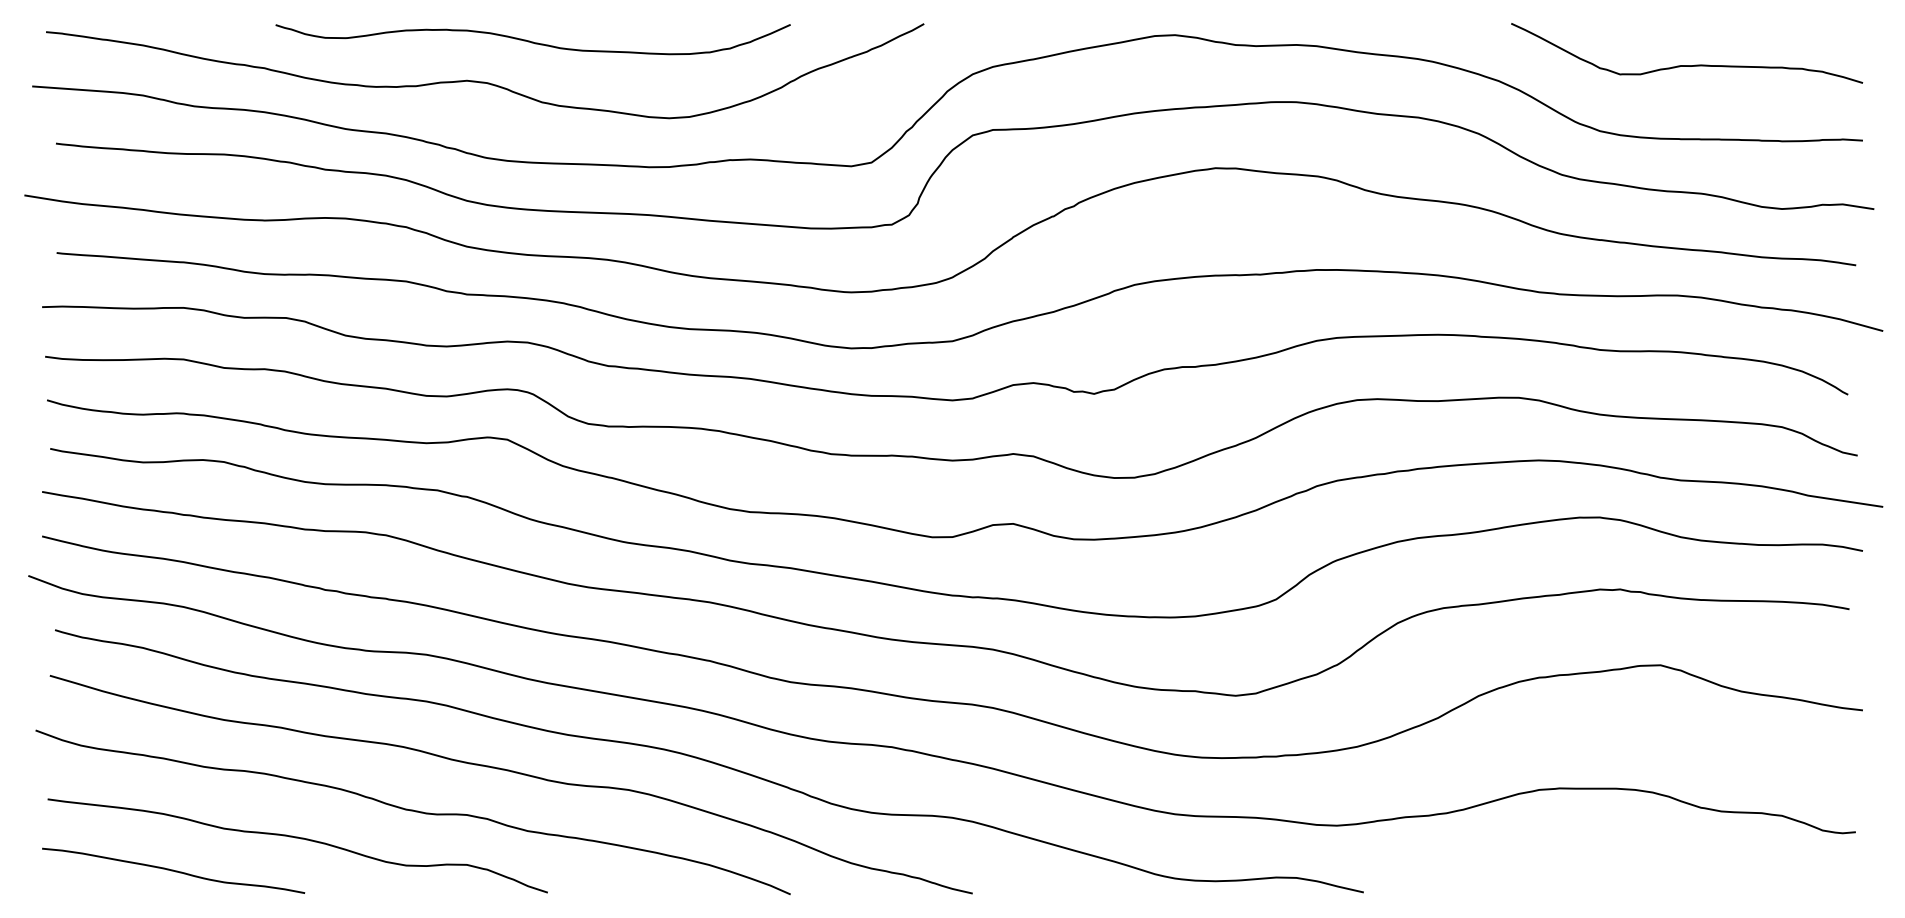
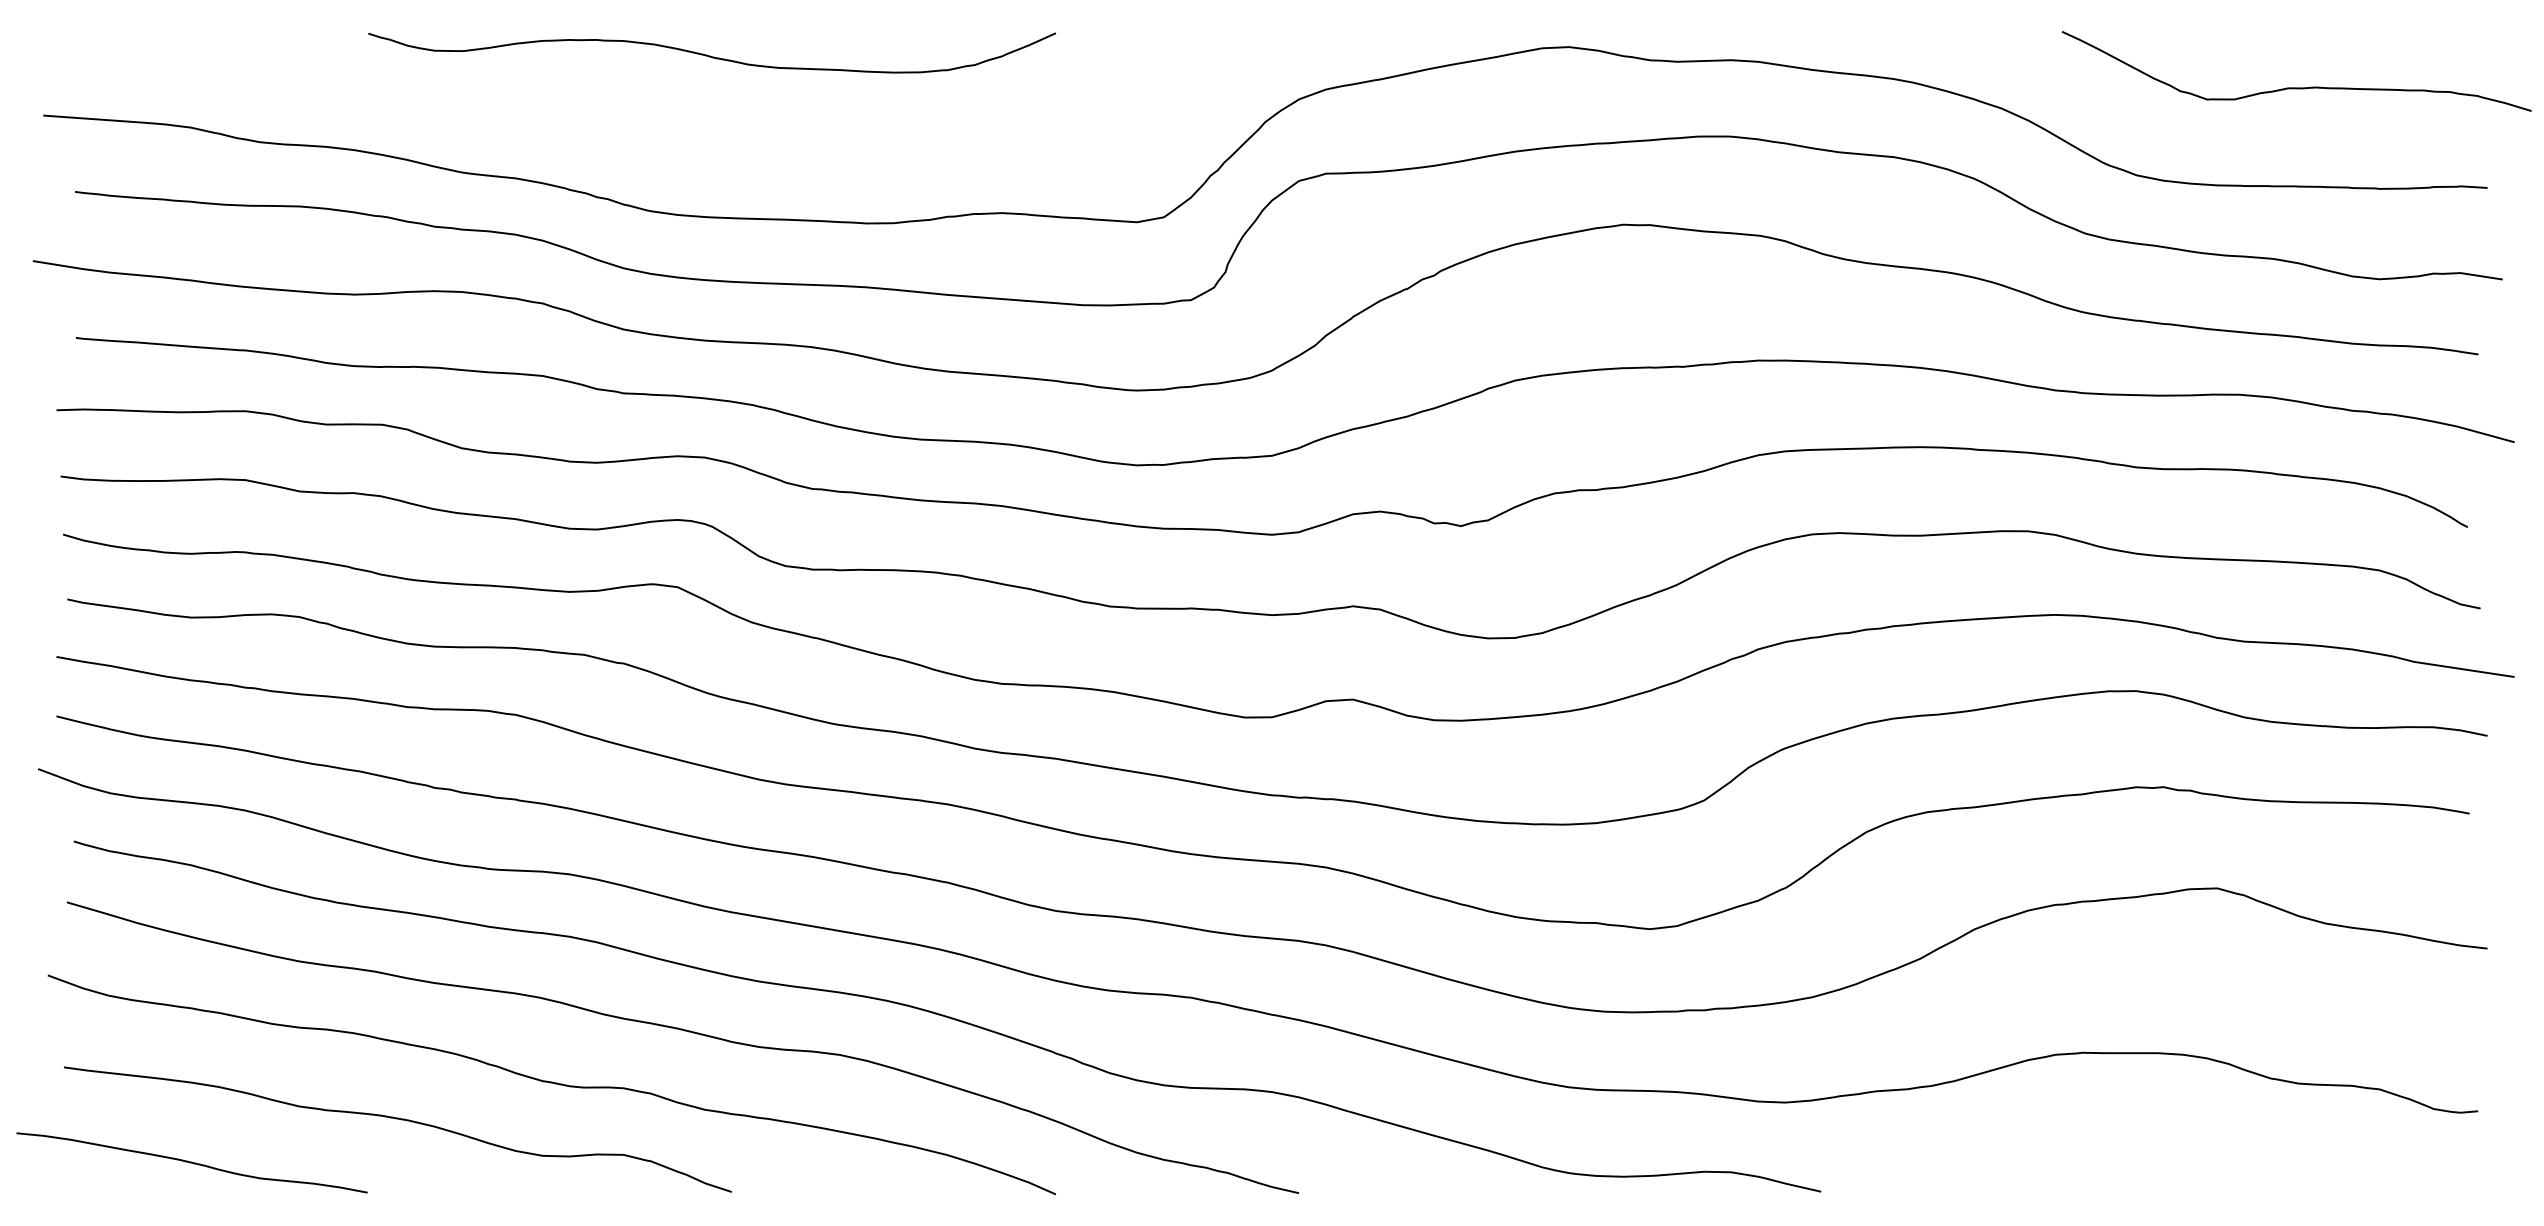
curve: (1686, 65) -> (2296, 87), moved
curve: (484, 81) -> (647, 109), removed
curve: (173, 870) -> (191, 1162), moved

